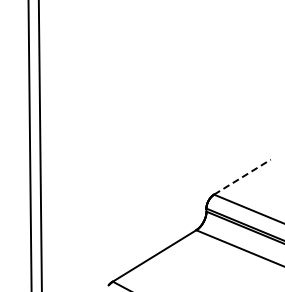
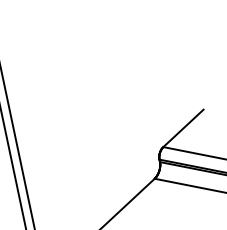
line: (242, 176) -> (183, 127), dashed -> solid

